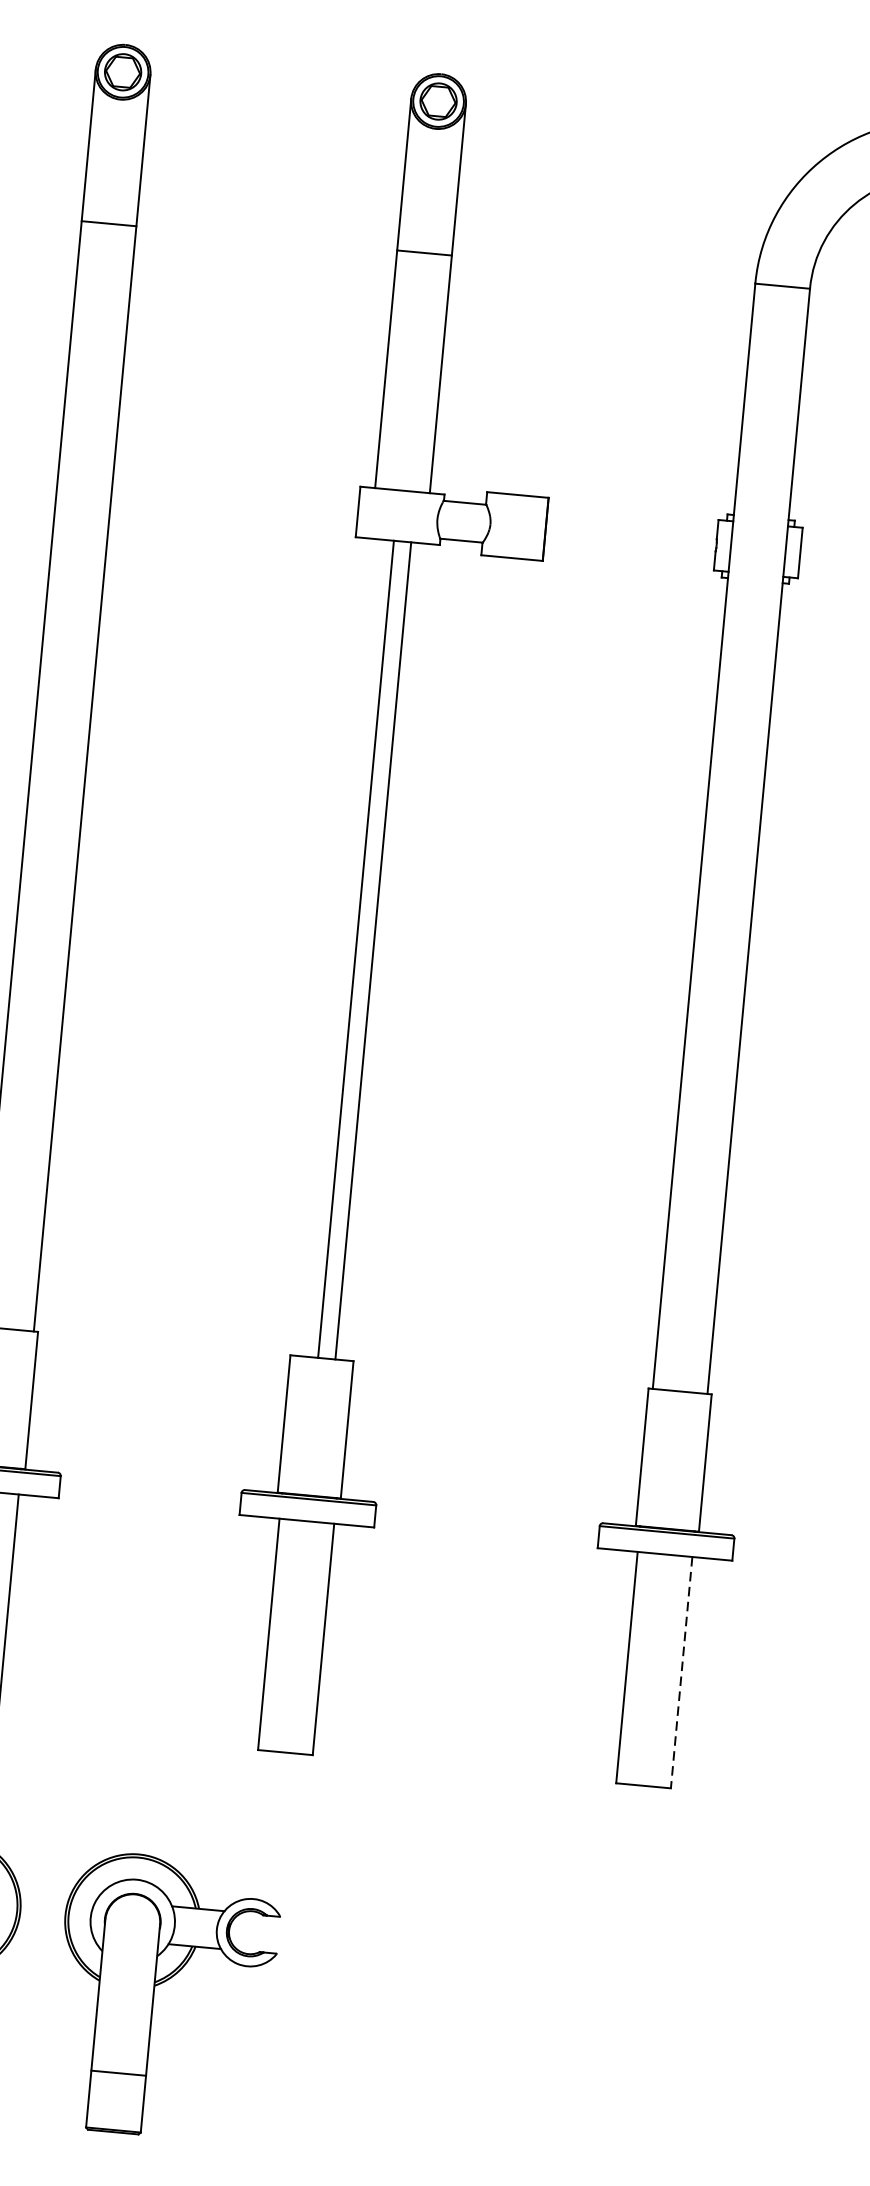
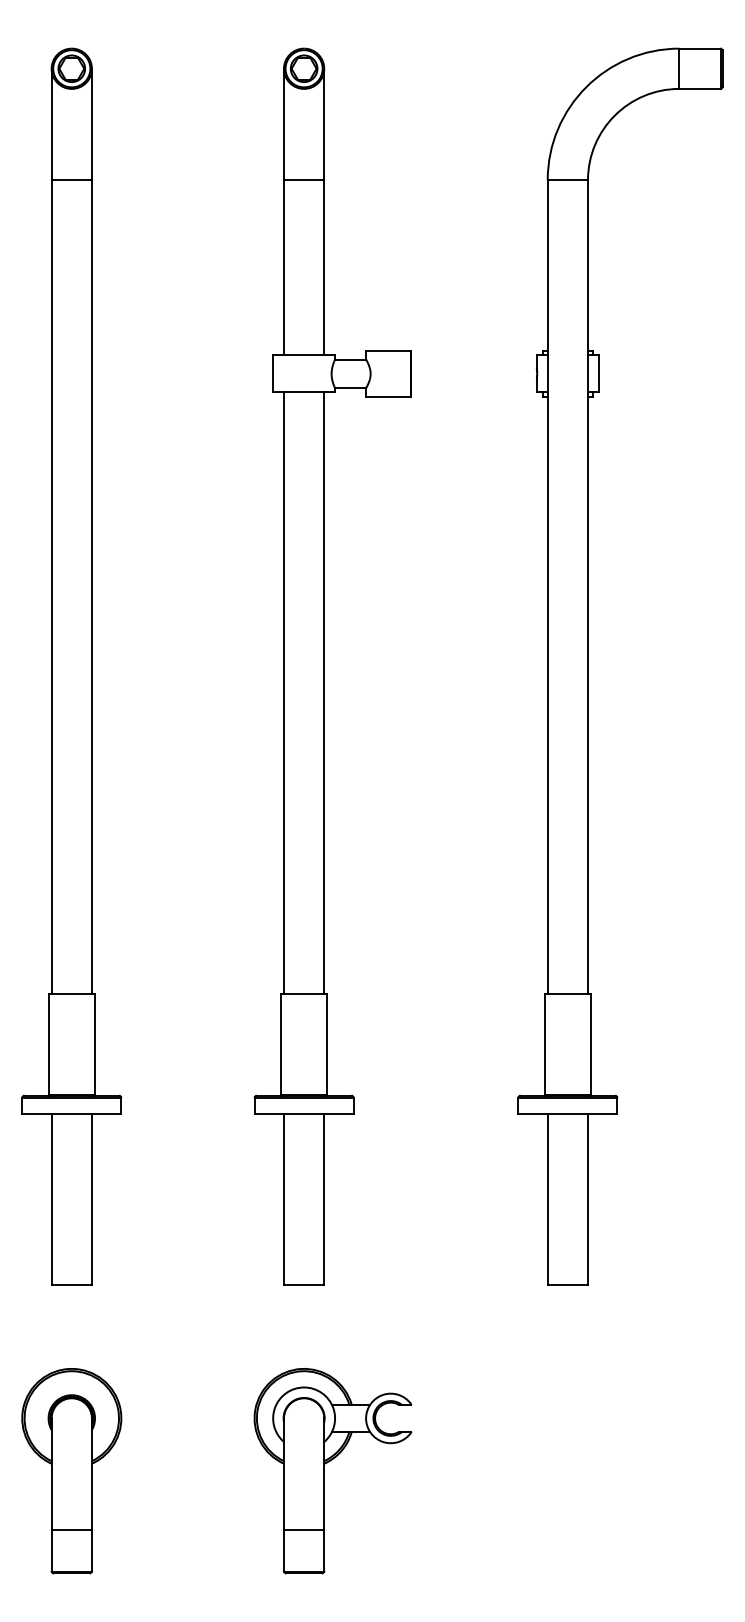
line: (356, 949) -> (324, 693), moved
line: (373, 951) -> (284, 693), moved
line: (680, 1672) -> (587, 1199), dashed -> solid
part: (153, 1996) -> (324, 1471), moved

